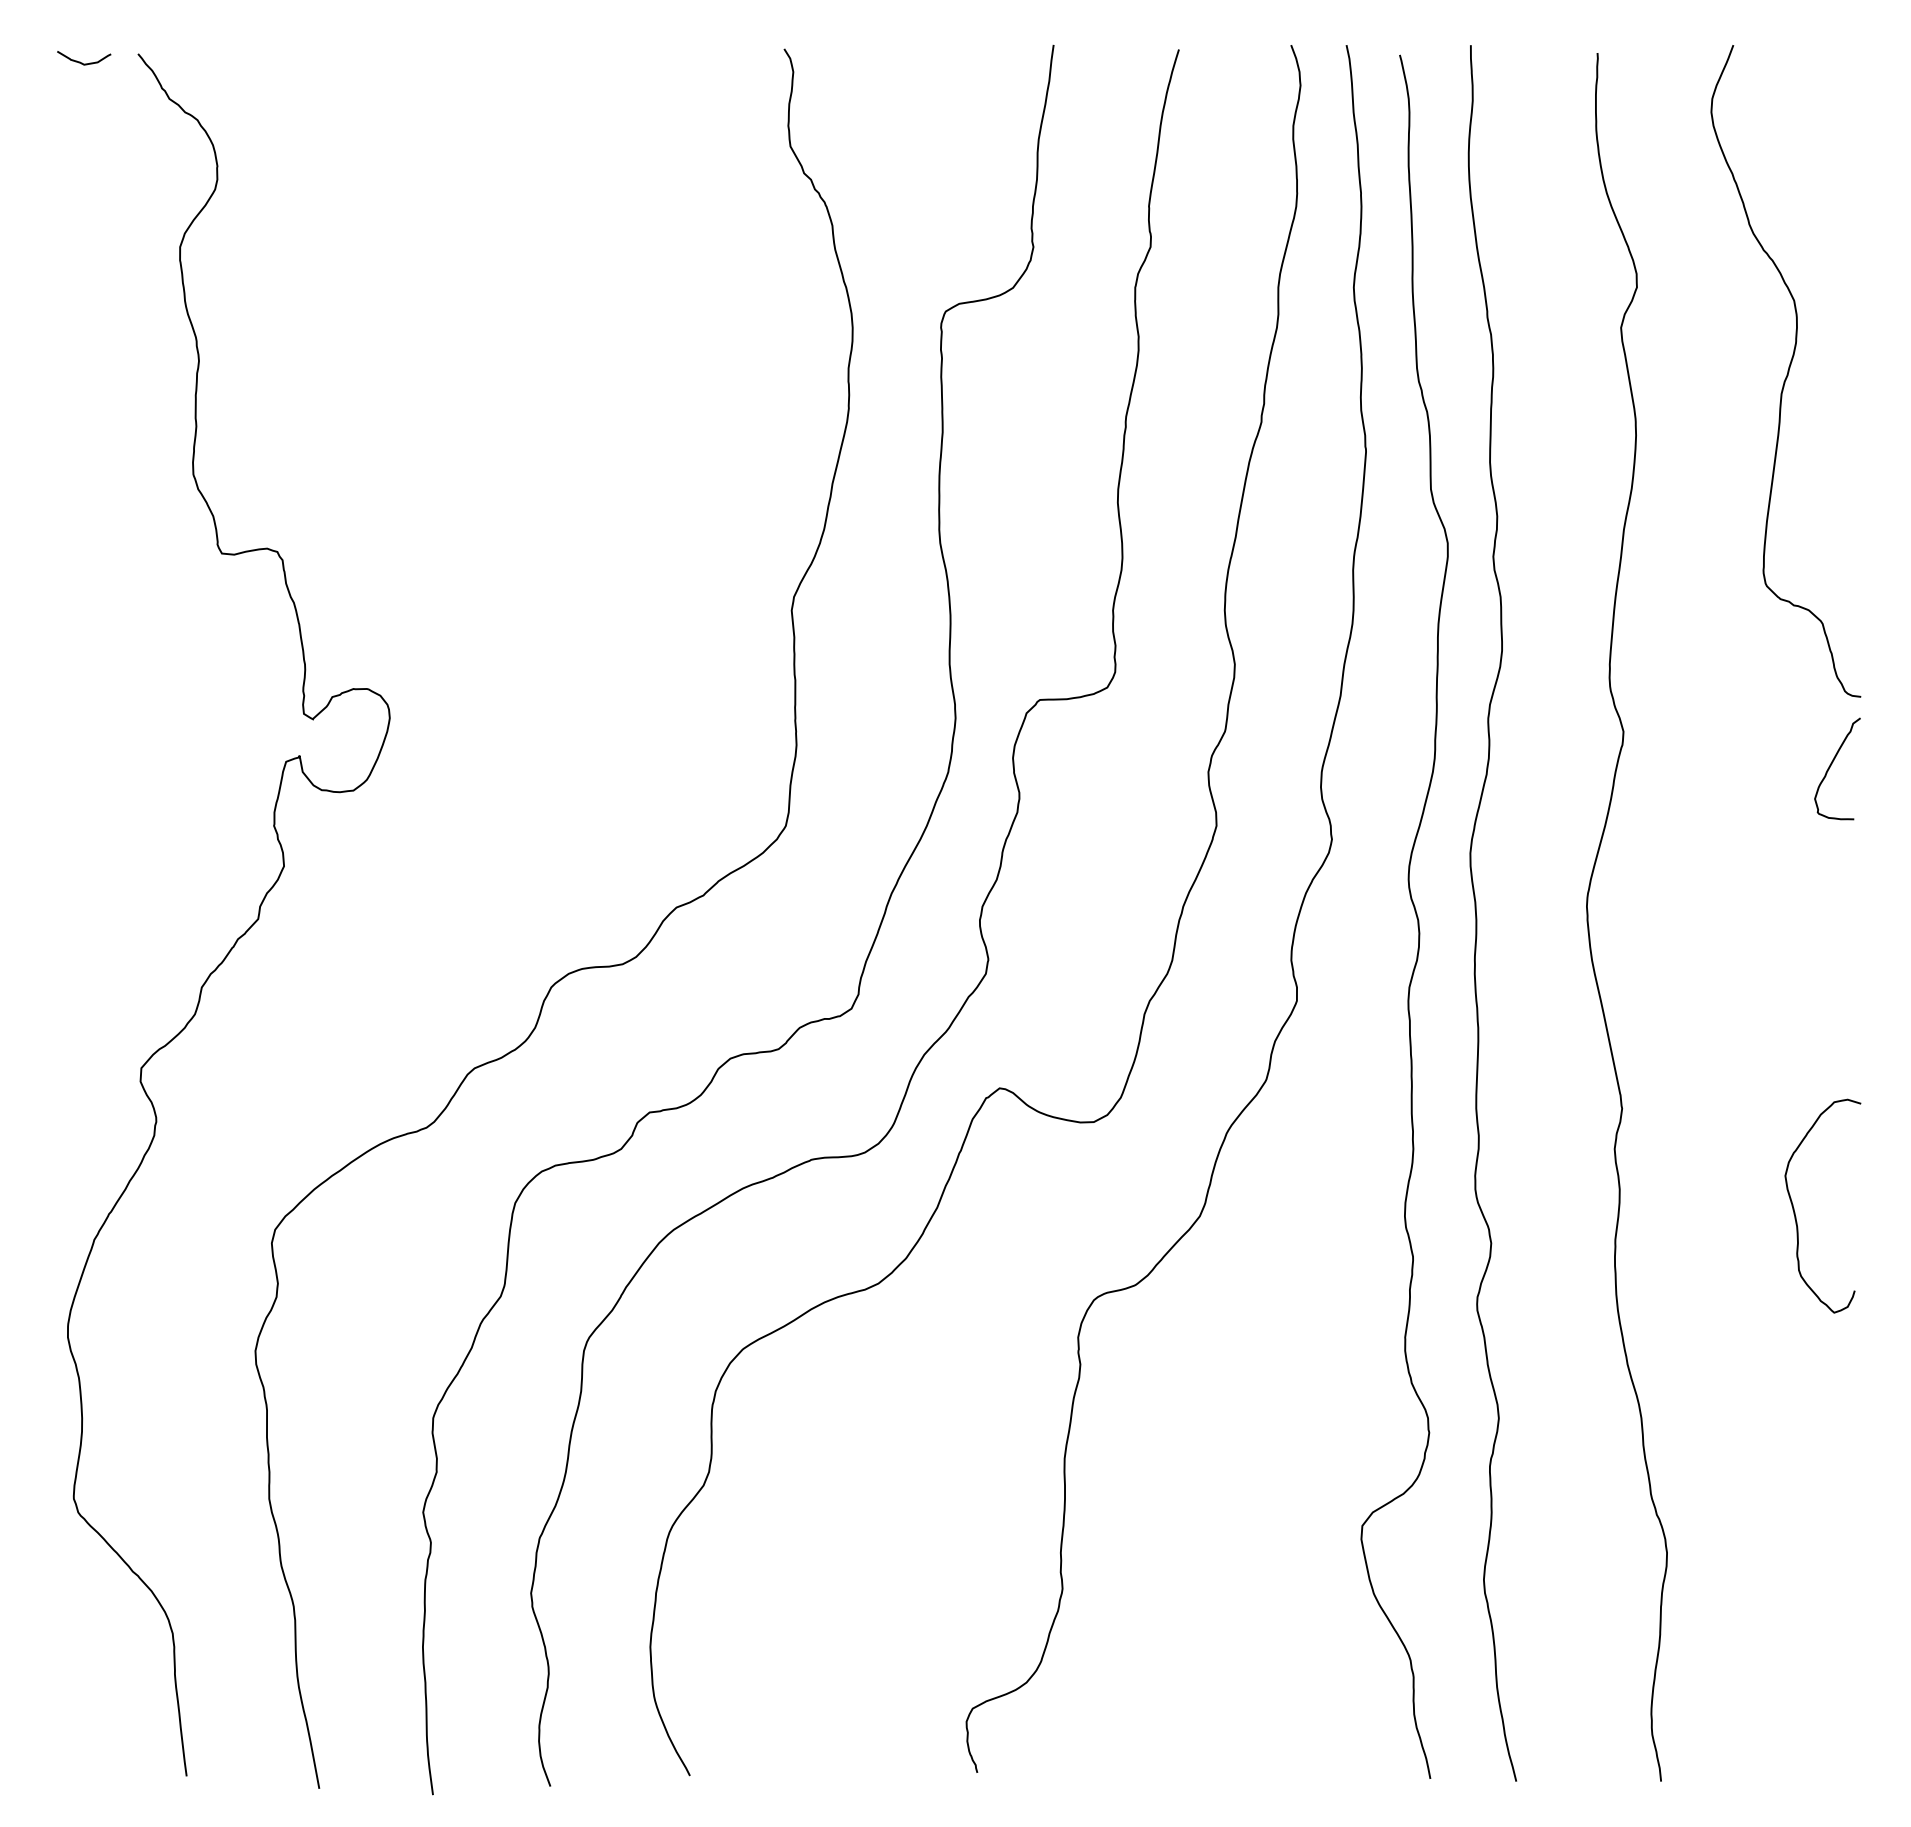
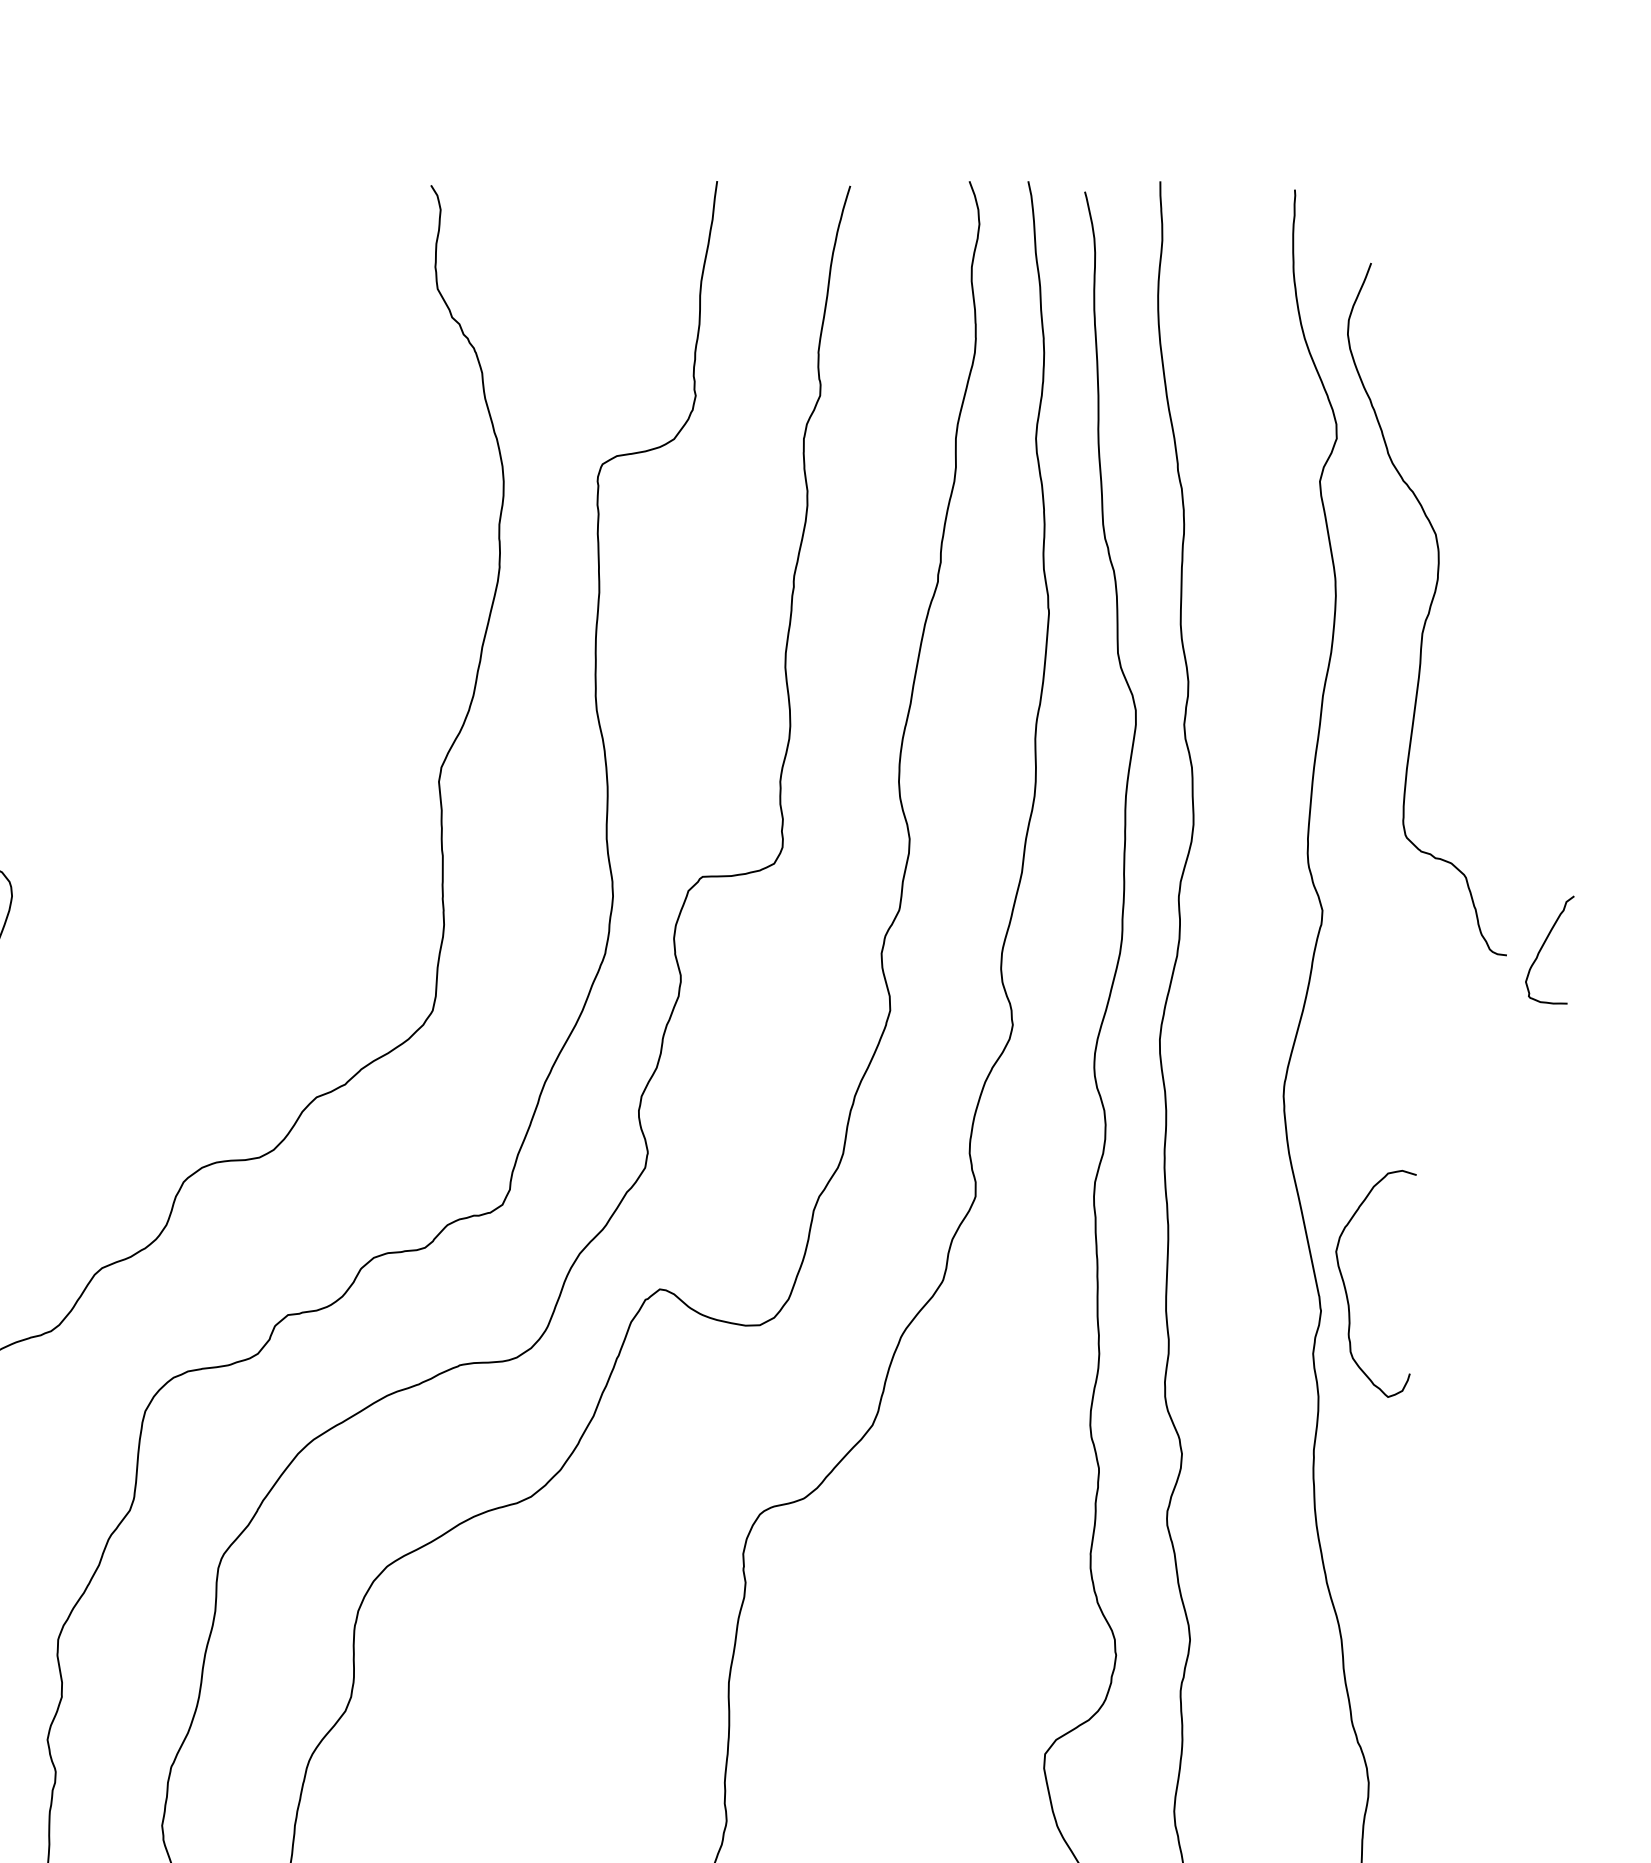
curve: (1787, 371) -> (1428, 609), moved
curve: (1795, 1212) -> (1346, 1290), moved

